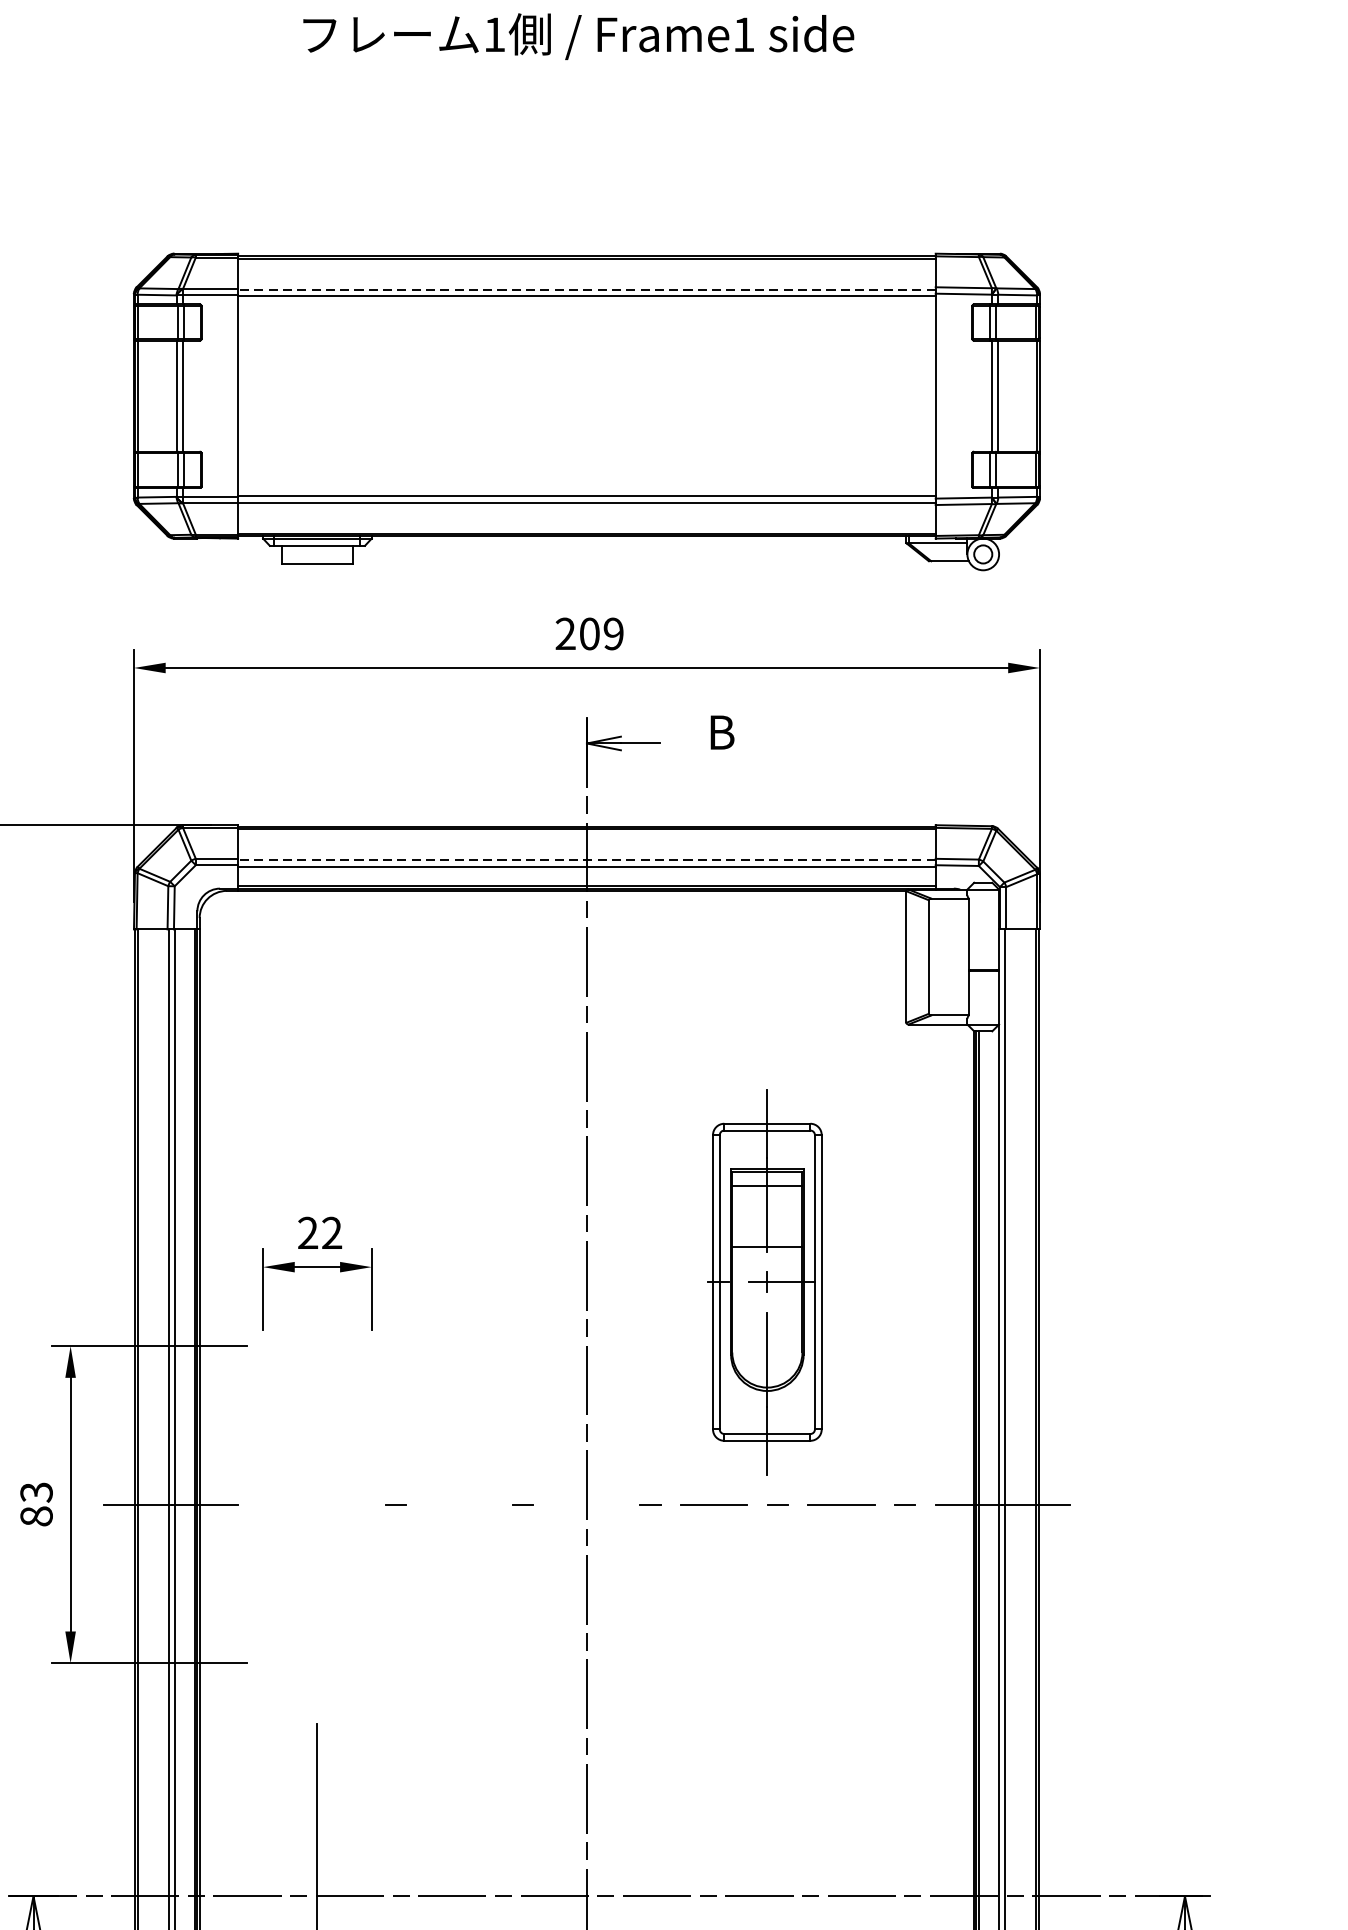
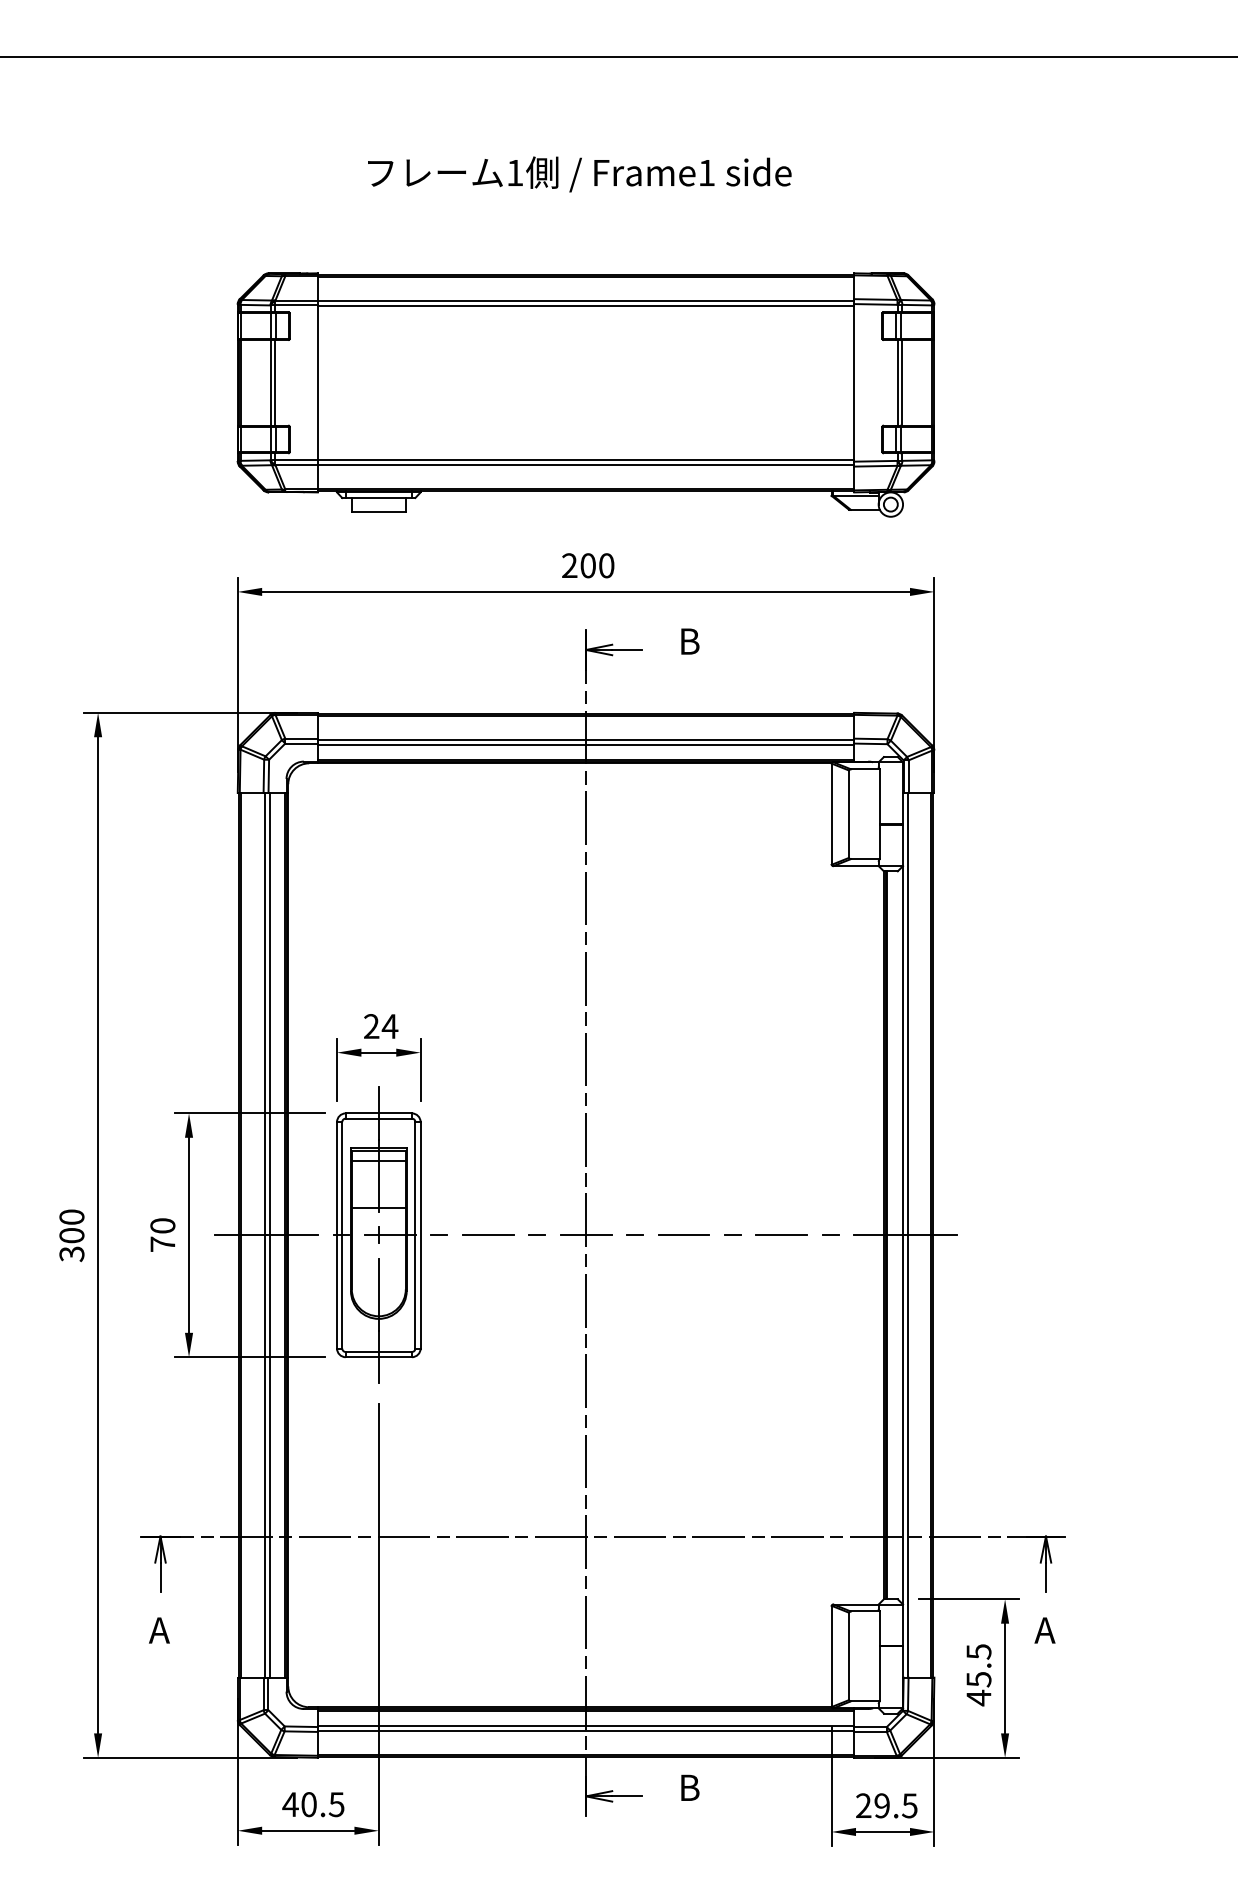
text: (578, 36) -> (579, 174), moved
line: (586, 289) -> (585, 300), dashed -> solid
text: (613, 633) -> (606, 565), 209 -> 200
line: (586, 859) -> (585, 739), dashed -> solid
text: (331, 1233) -> (389, 1026), 22 -> 24
part: (765, 1281) -> (377, 1234), moved
text: (36, 1503) -> (162, 1234), 83 -> 70
line: (458, 1504) -> (487, 1235), added
line: (586, 1504) -> (585, 1235), added

